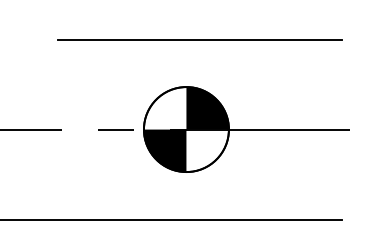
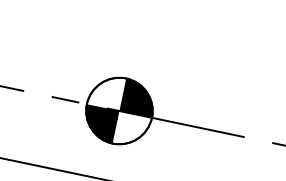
line: (200, 39) -> (144, 44), removed

